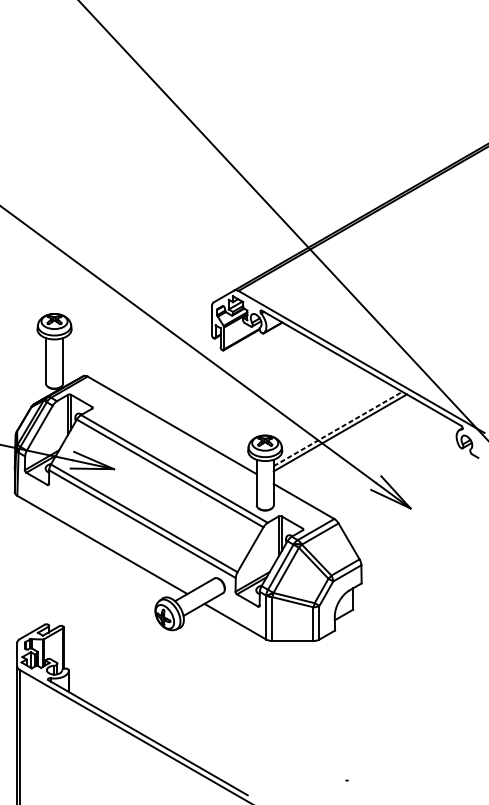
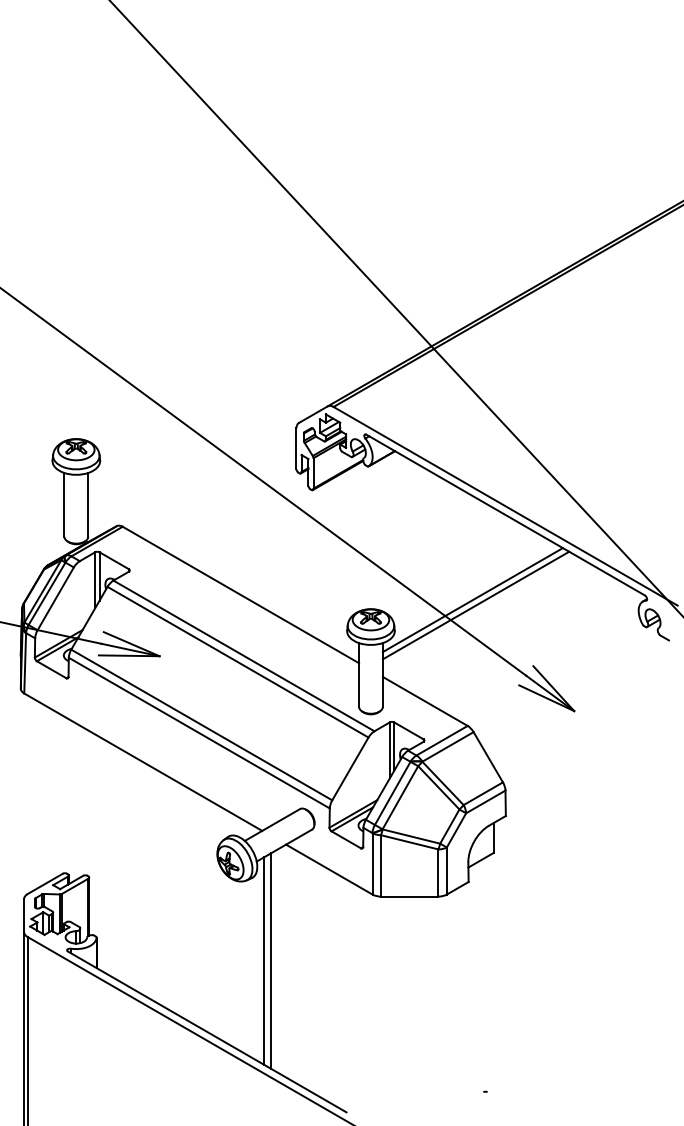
line: (337, 429) -> (472, 600), dashed -> solid
line: (193, 686) -> (270, 960), added
line: (189, 687) -> (264, 961), added

